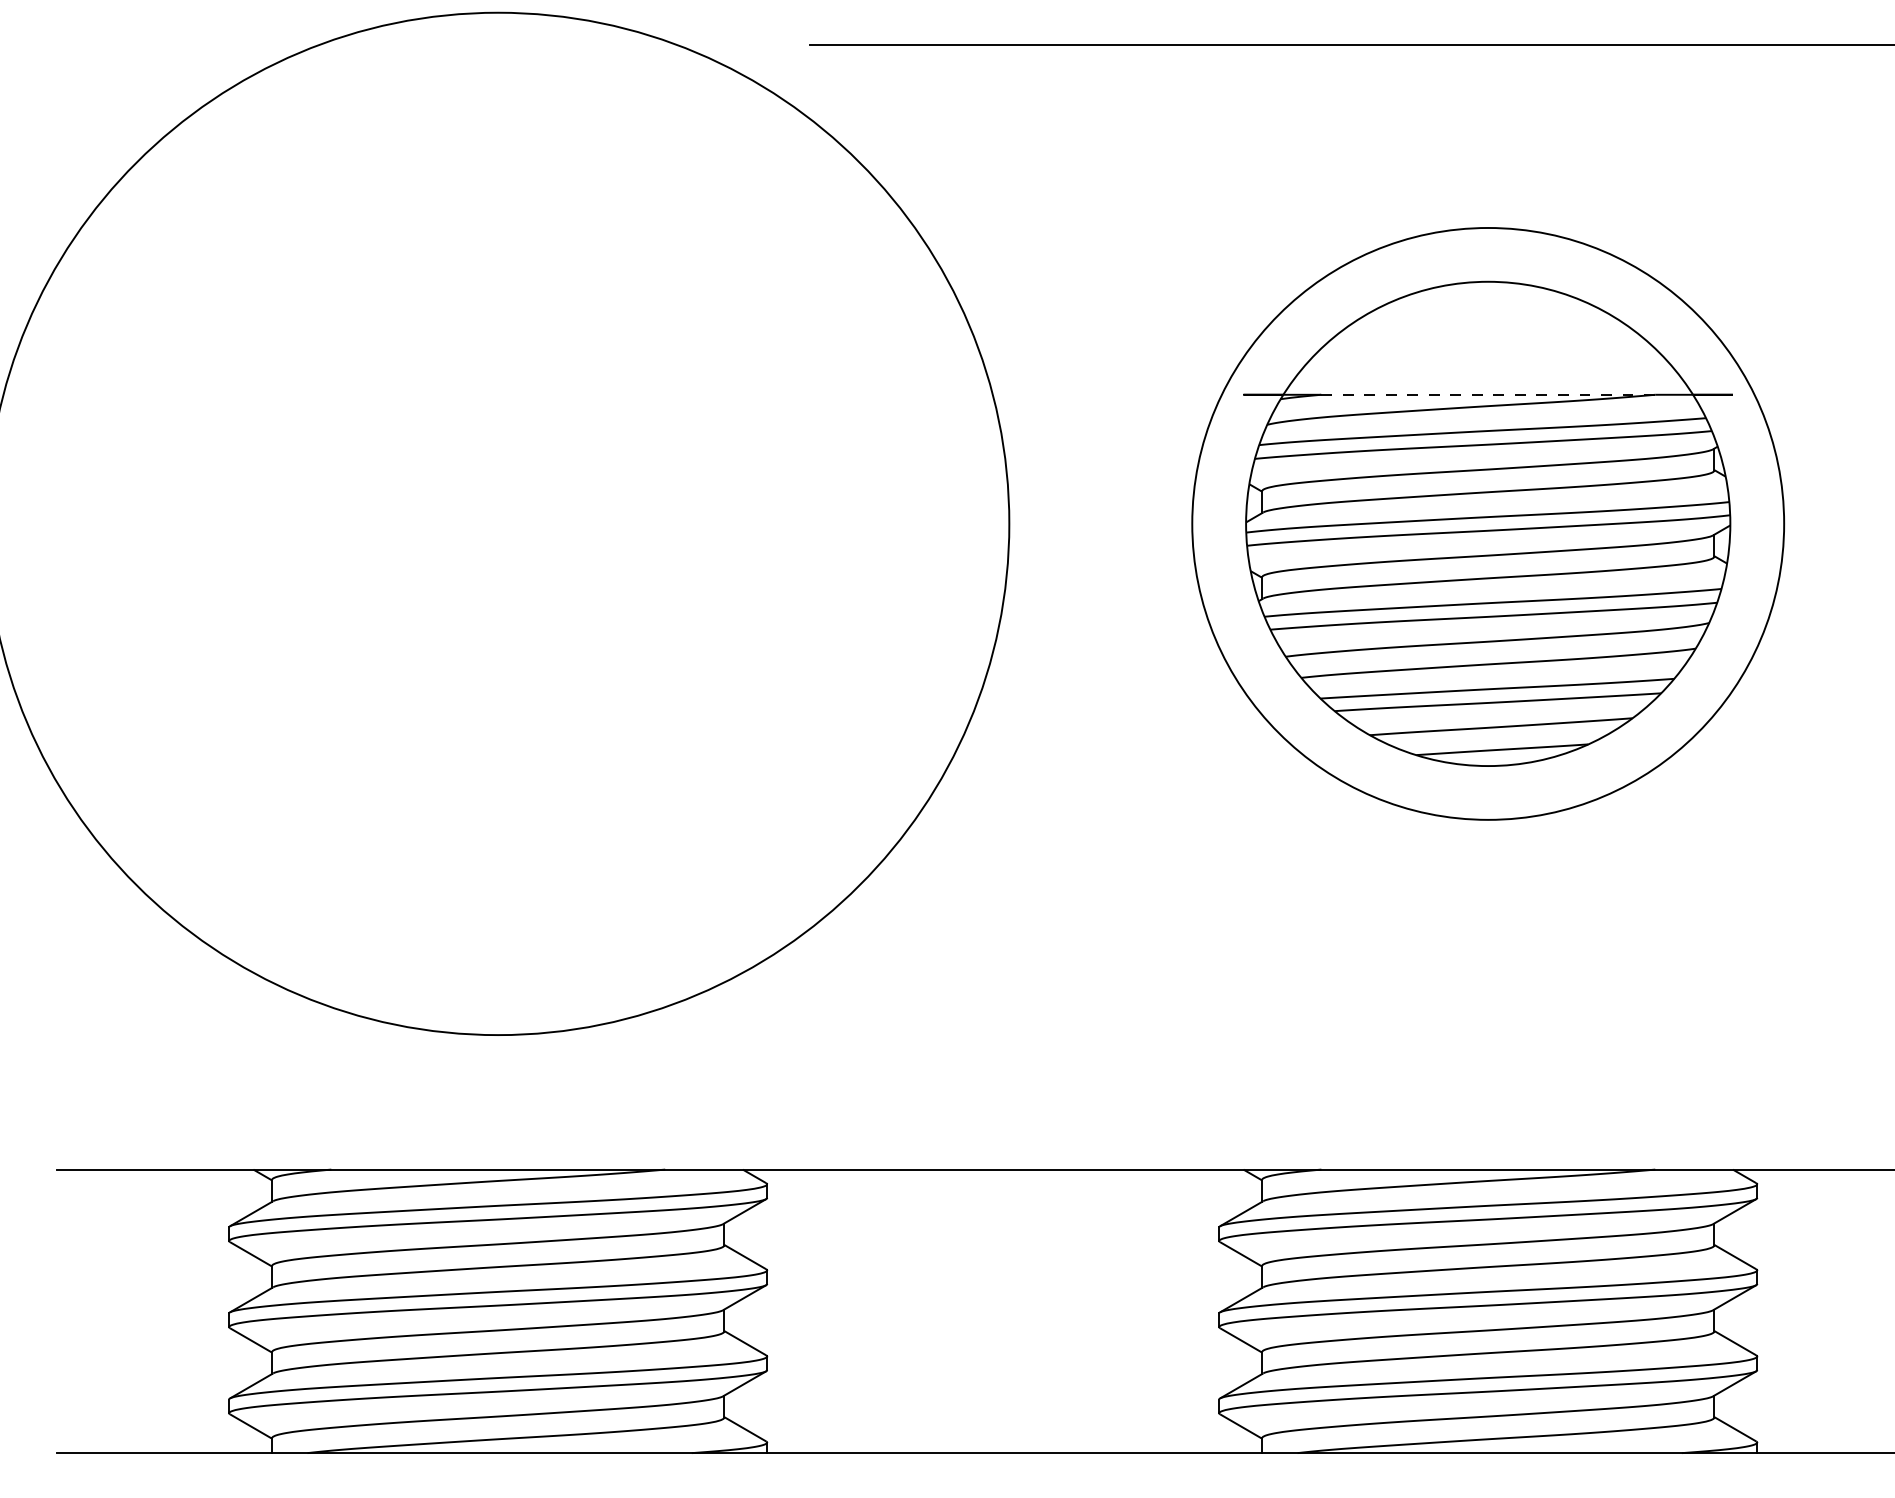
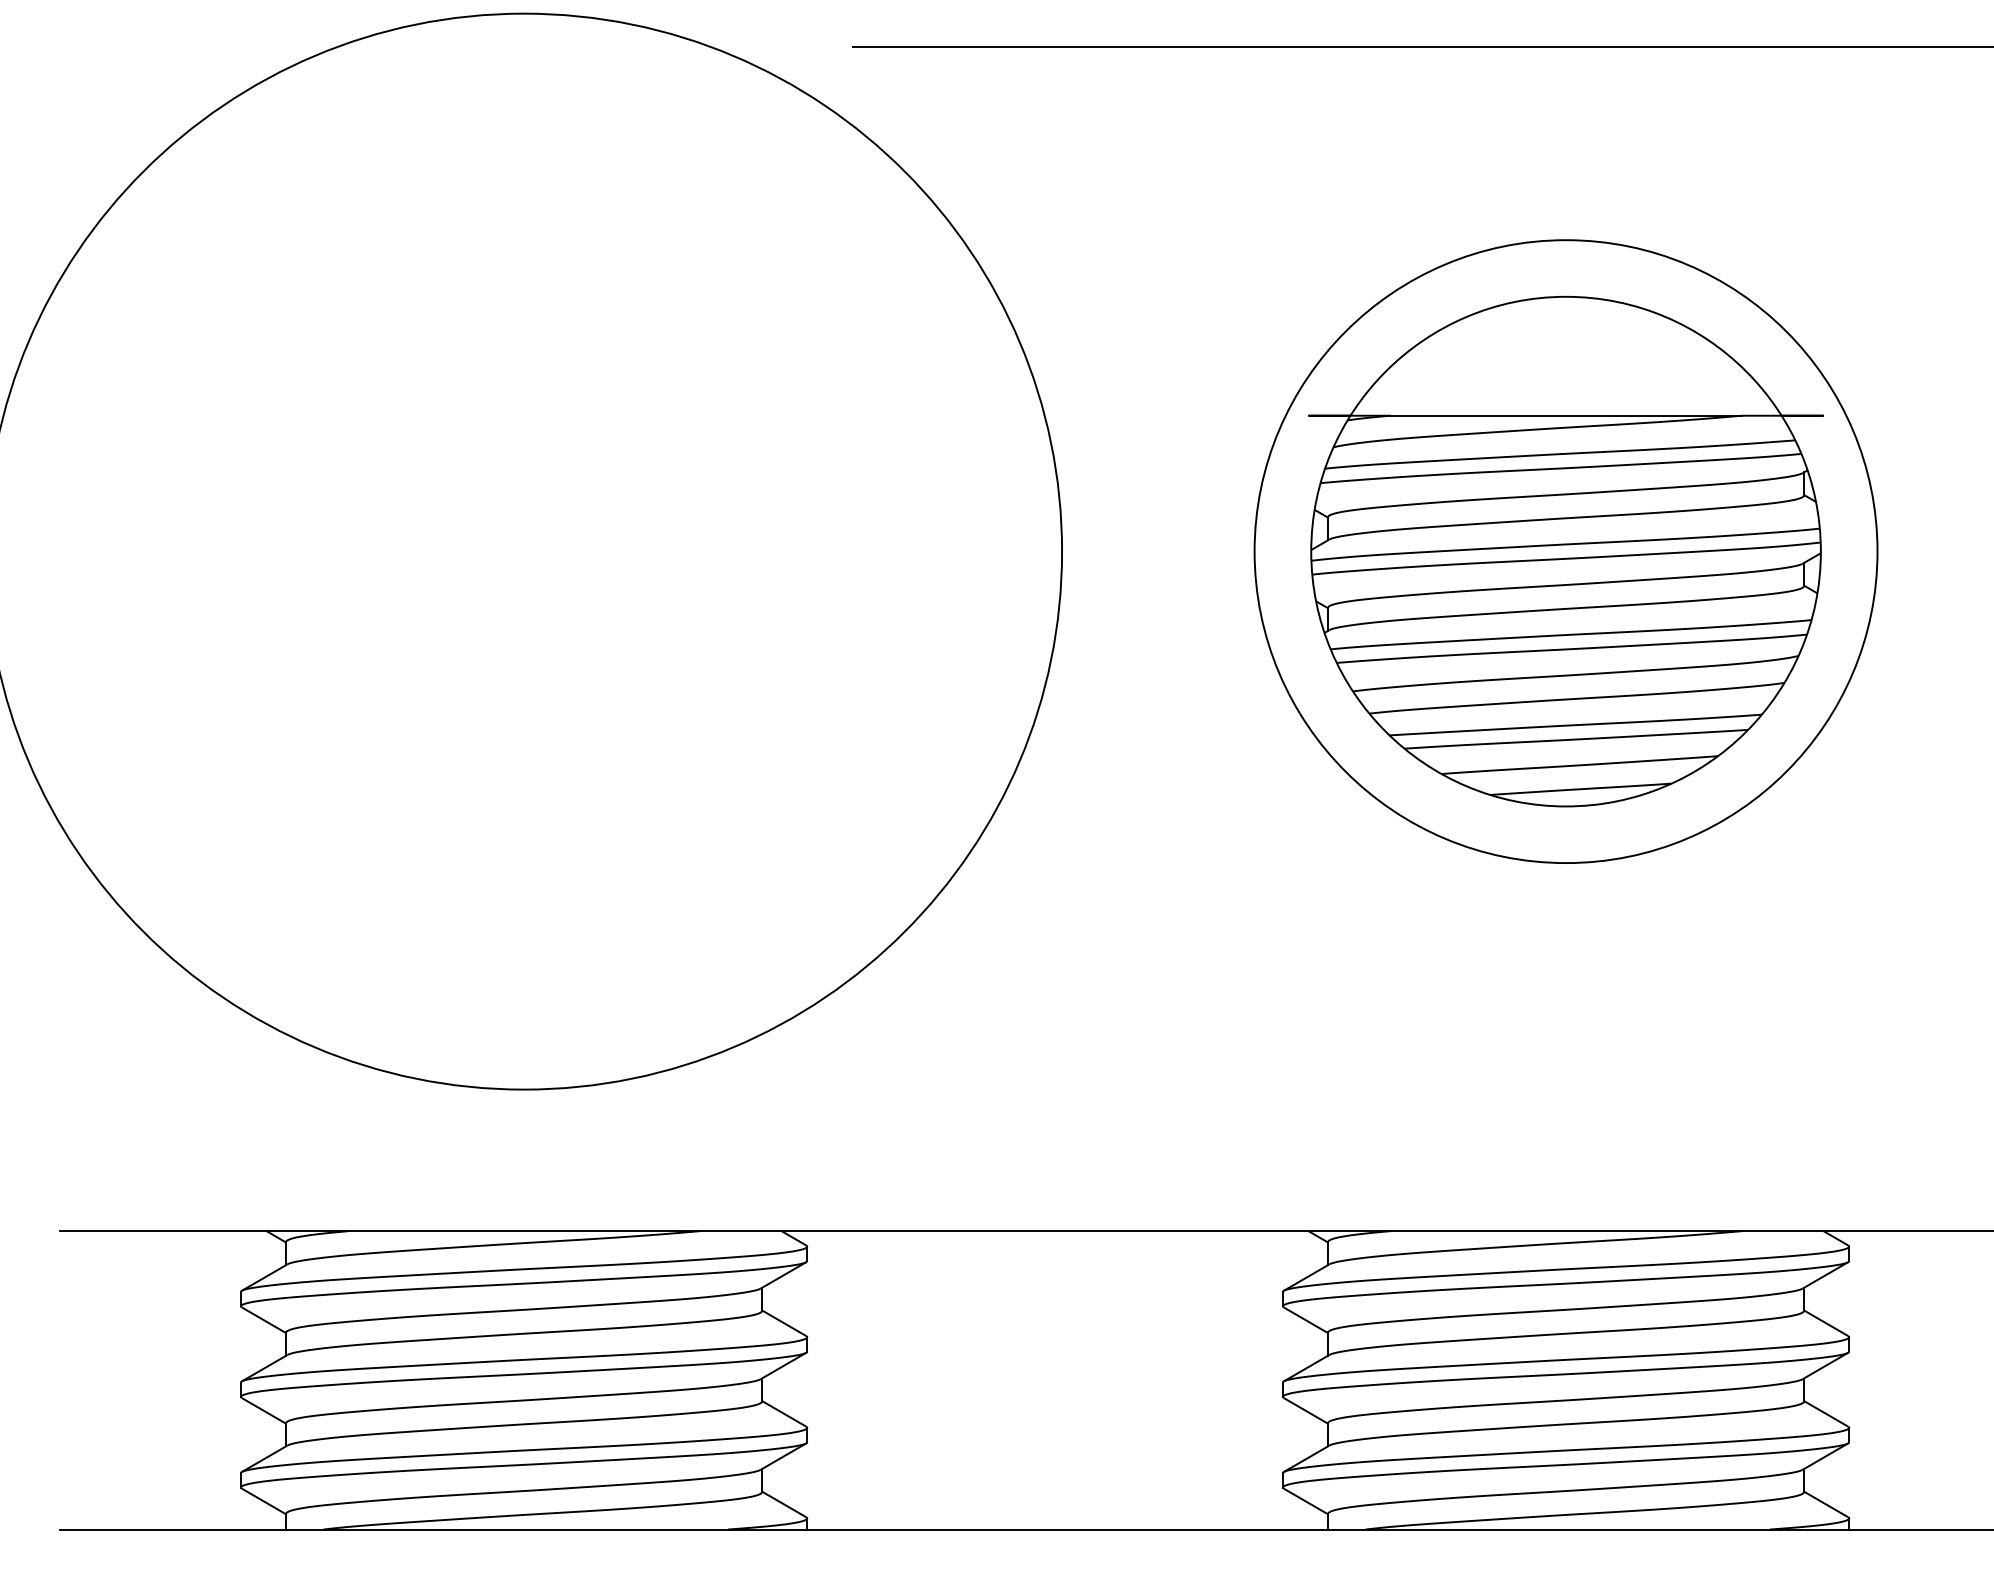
line: (1488, 394) -> (1566, 415), dashed -> solid

